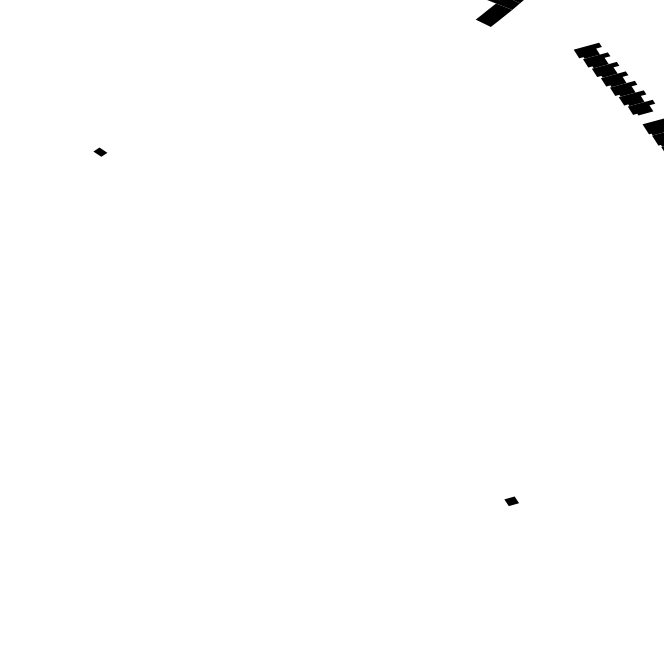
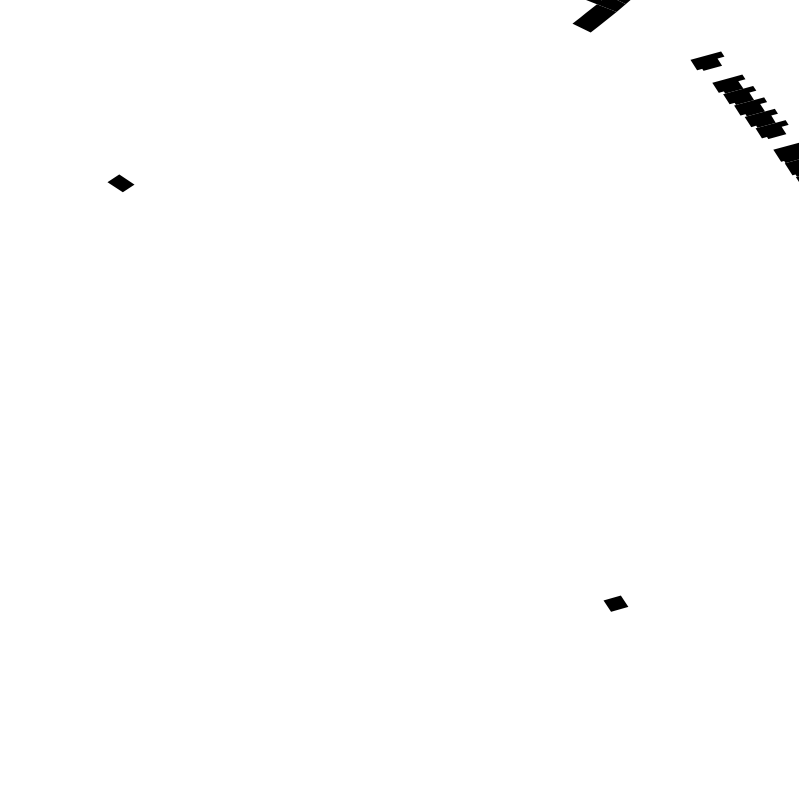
fill: (596, 60) -> (717, 72), removed
part: (99, 151) -> (119, 182), size x1.6
part: (511, 500) -> (615, 602), size x1.4

